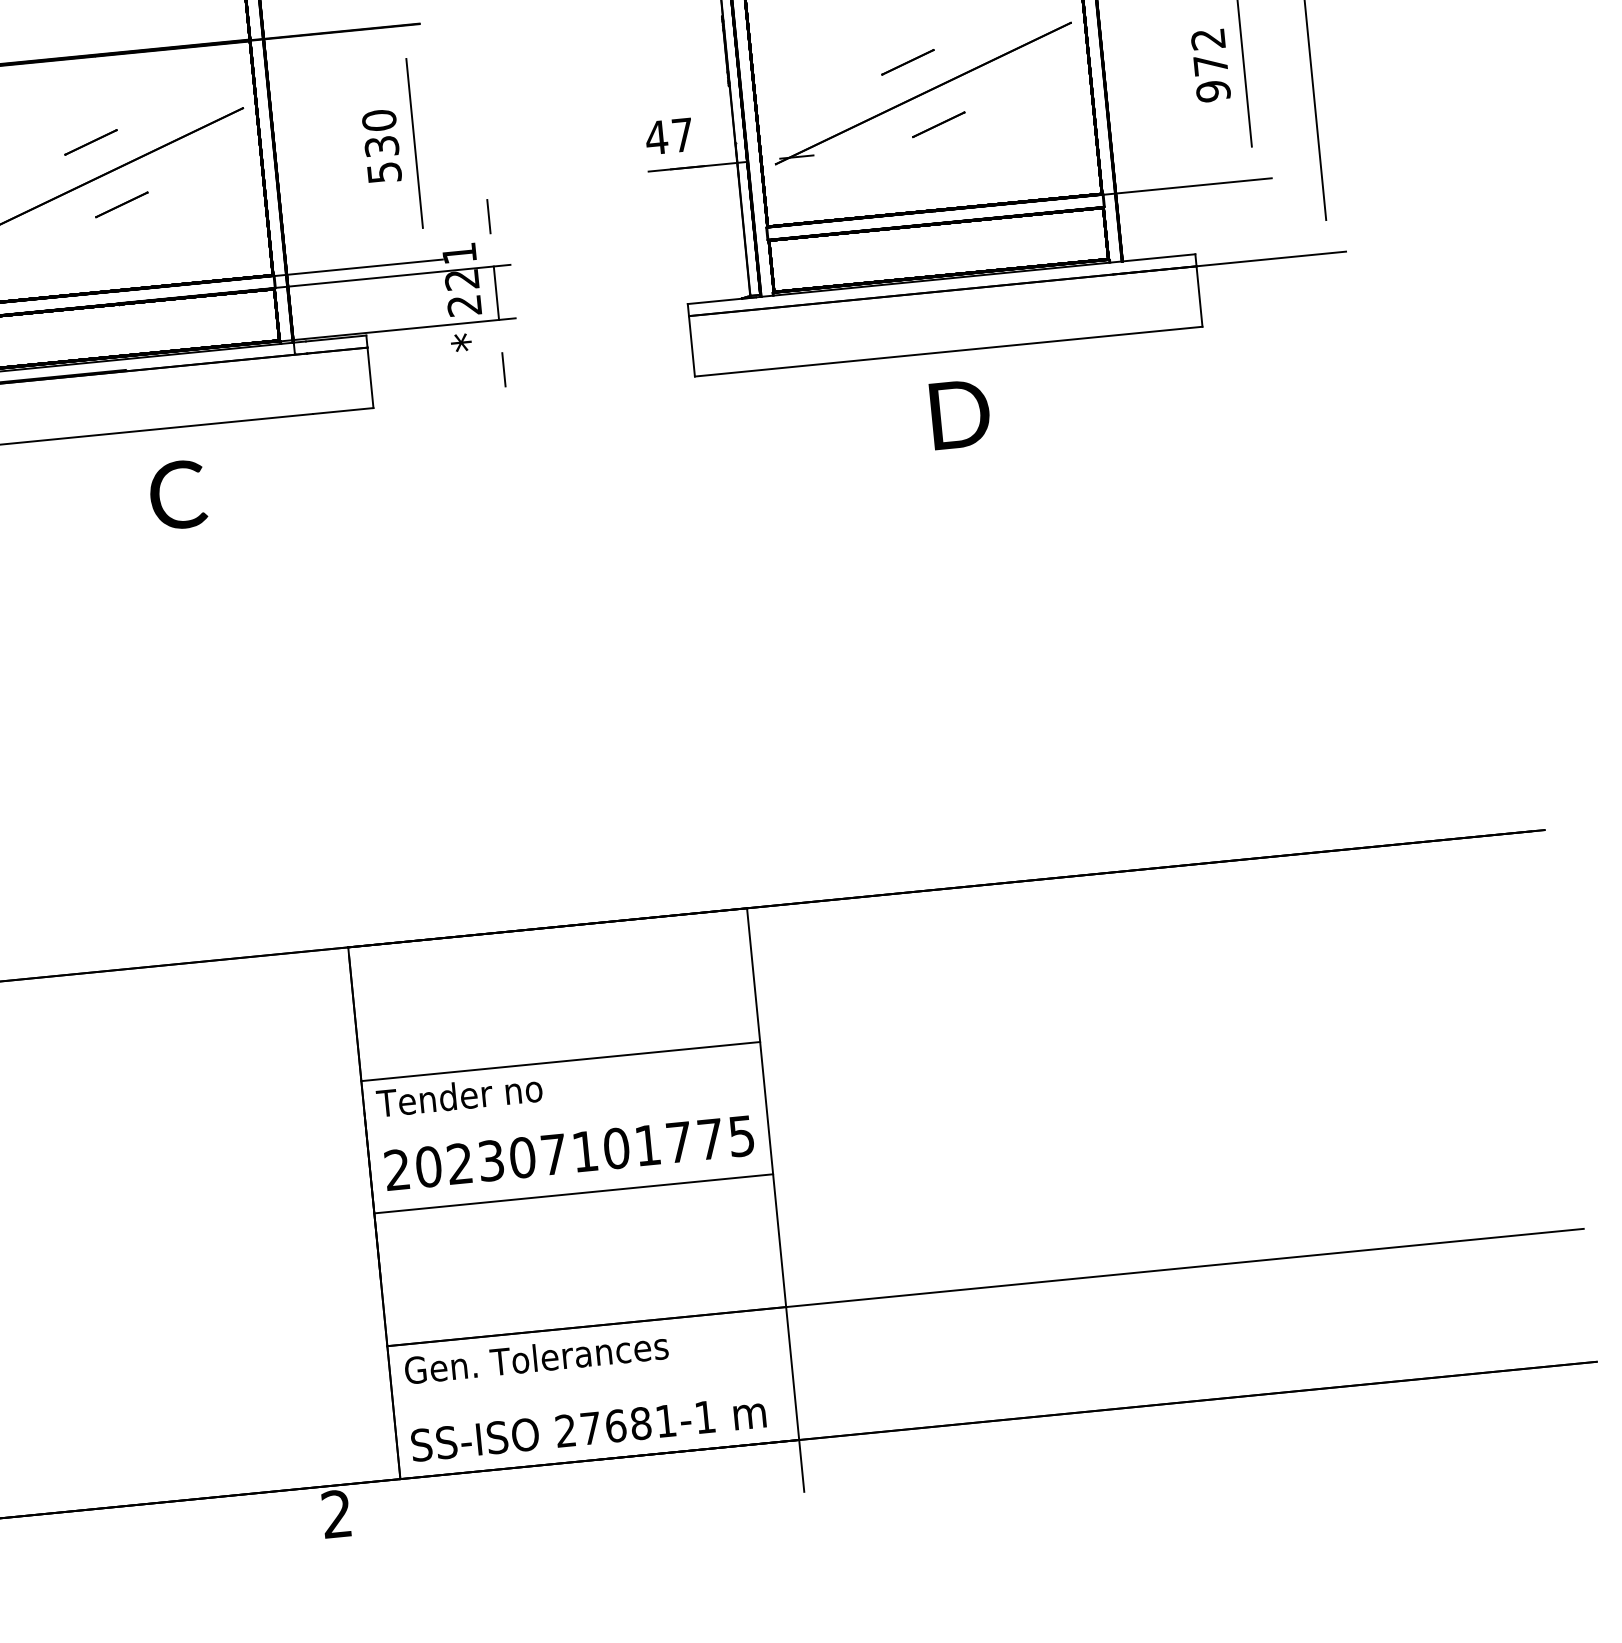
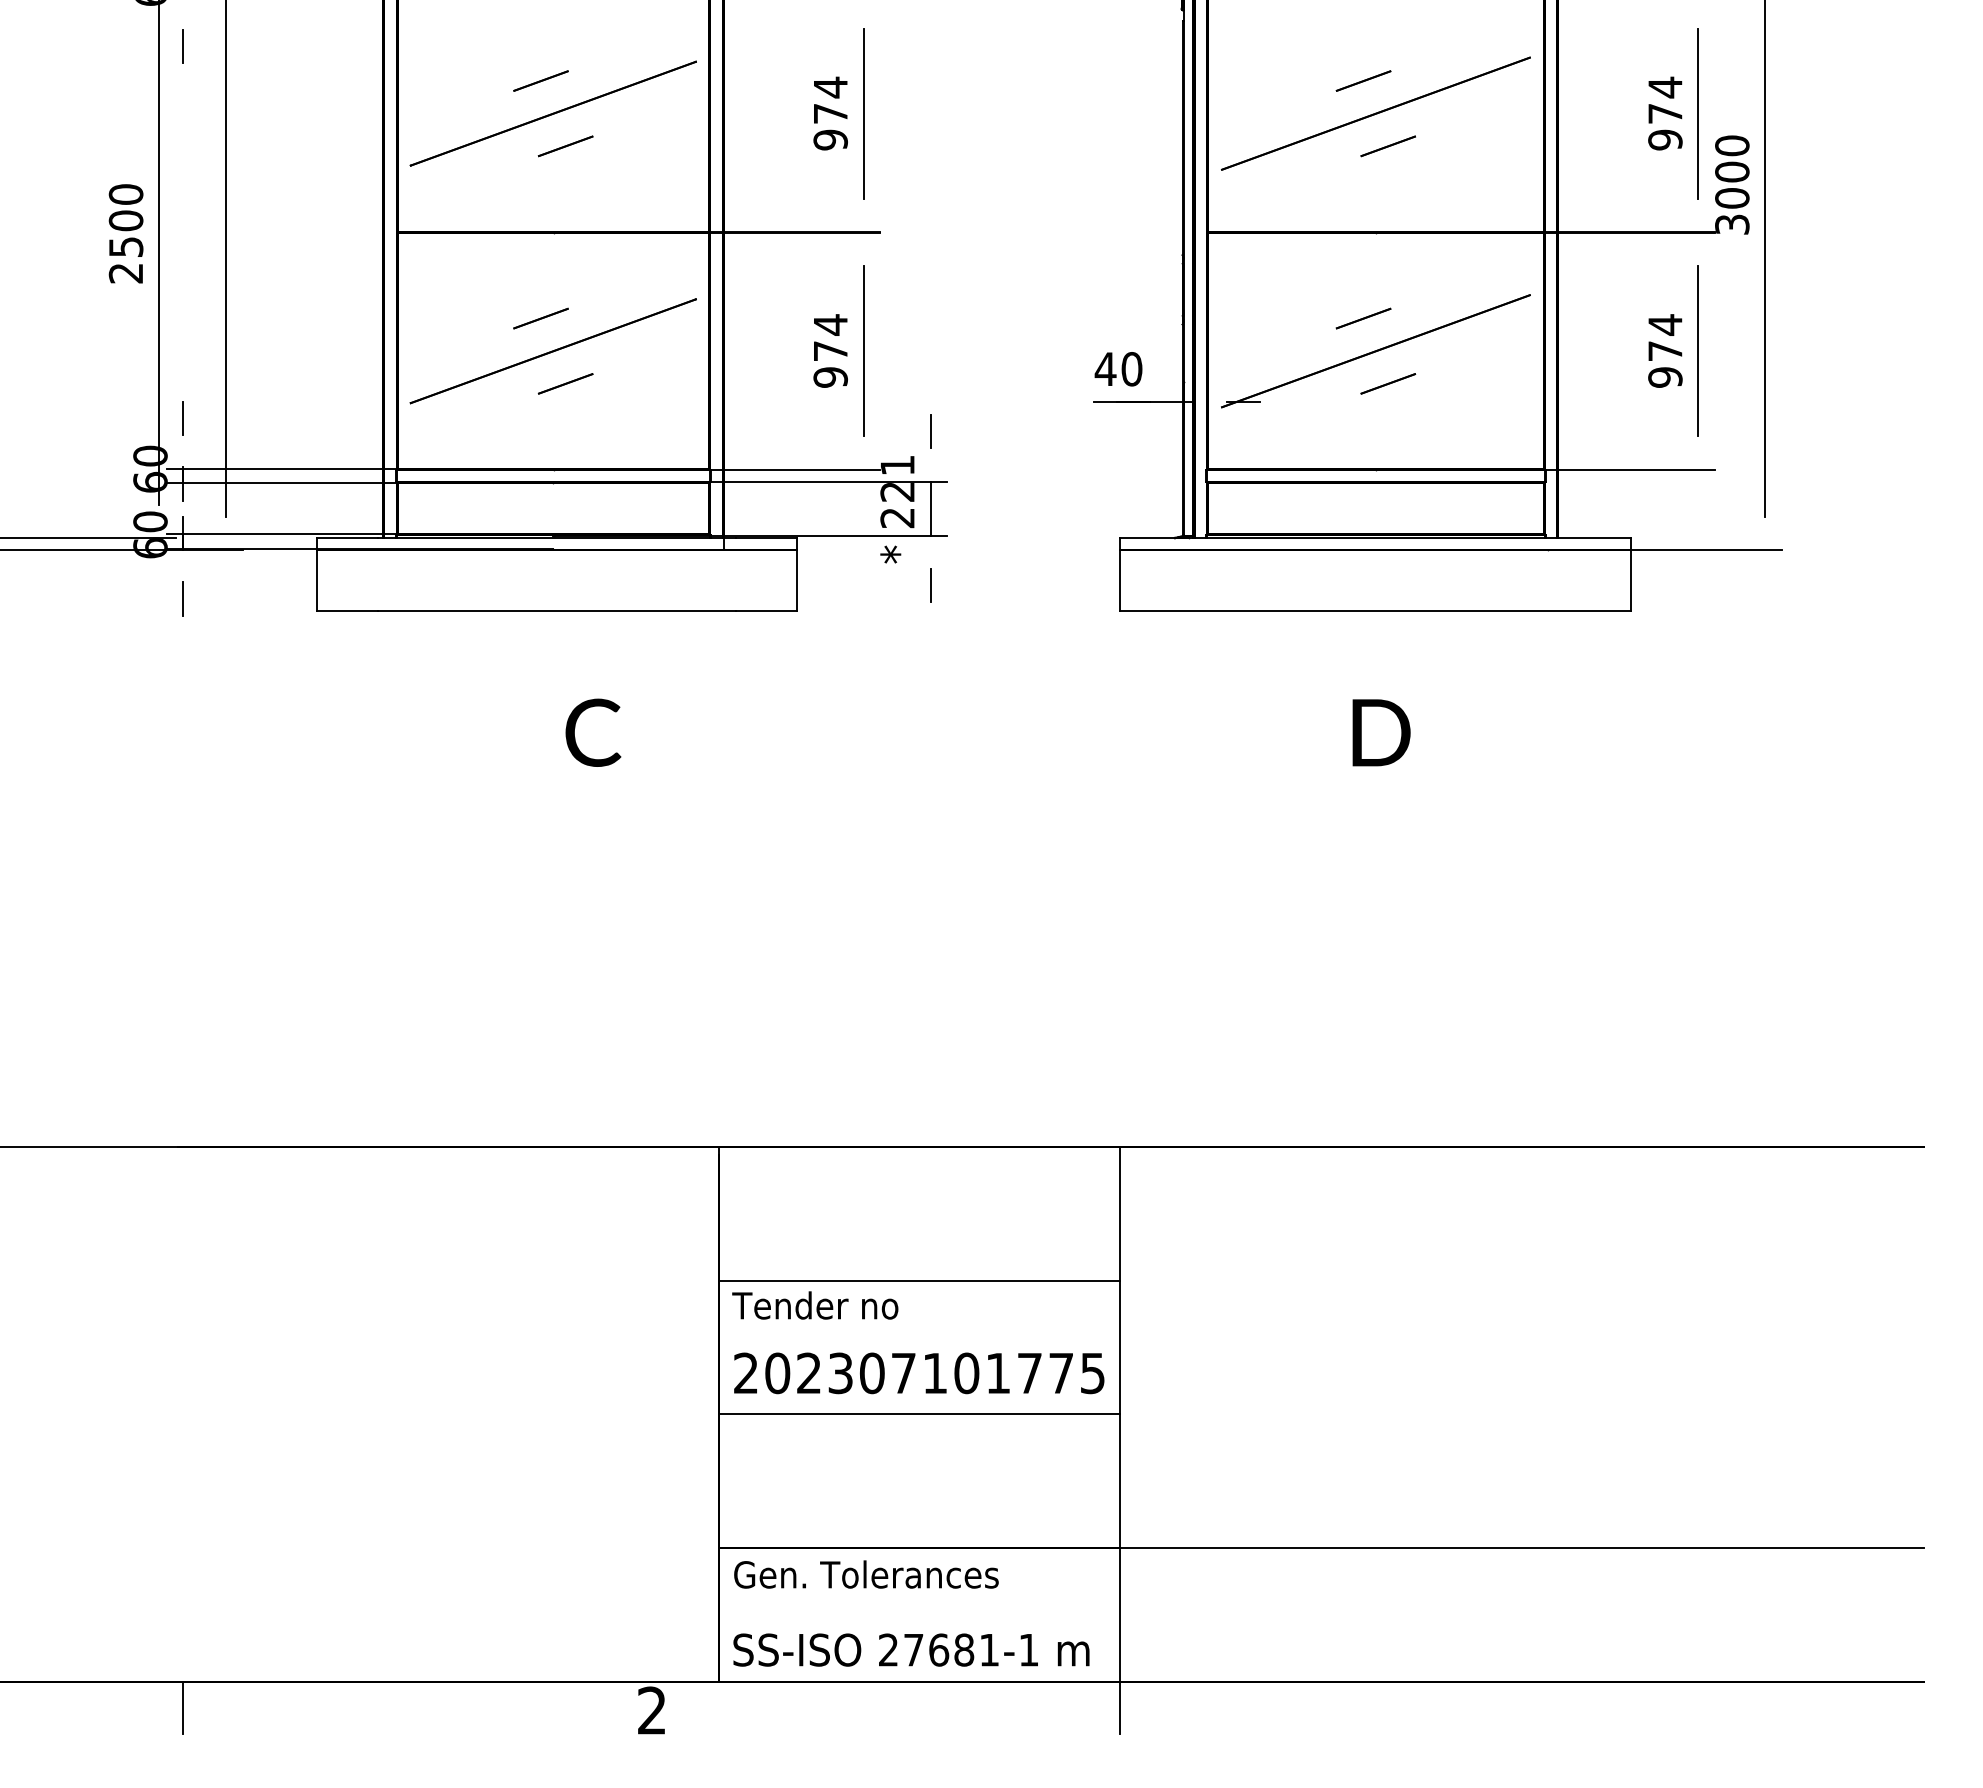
text: (1208, 38) -> (1665, 324), 972 -> 974
text: (682, 135) -> (1131, 369), 47 -> 40
text: (381, 145) -> (830, 350), 530 -> 974
text: (960, 414) -> (1381, 732), moved
text: (178, 494) -> (593, 732), moved

